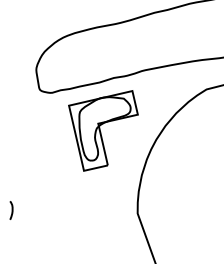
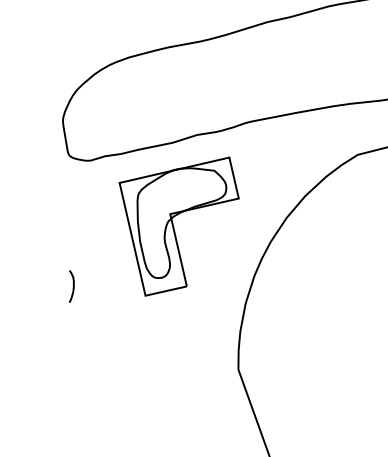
curve: (11, 210) -> (71, 286), moved

